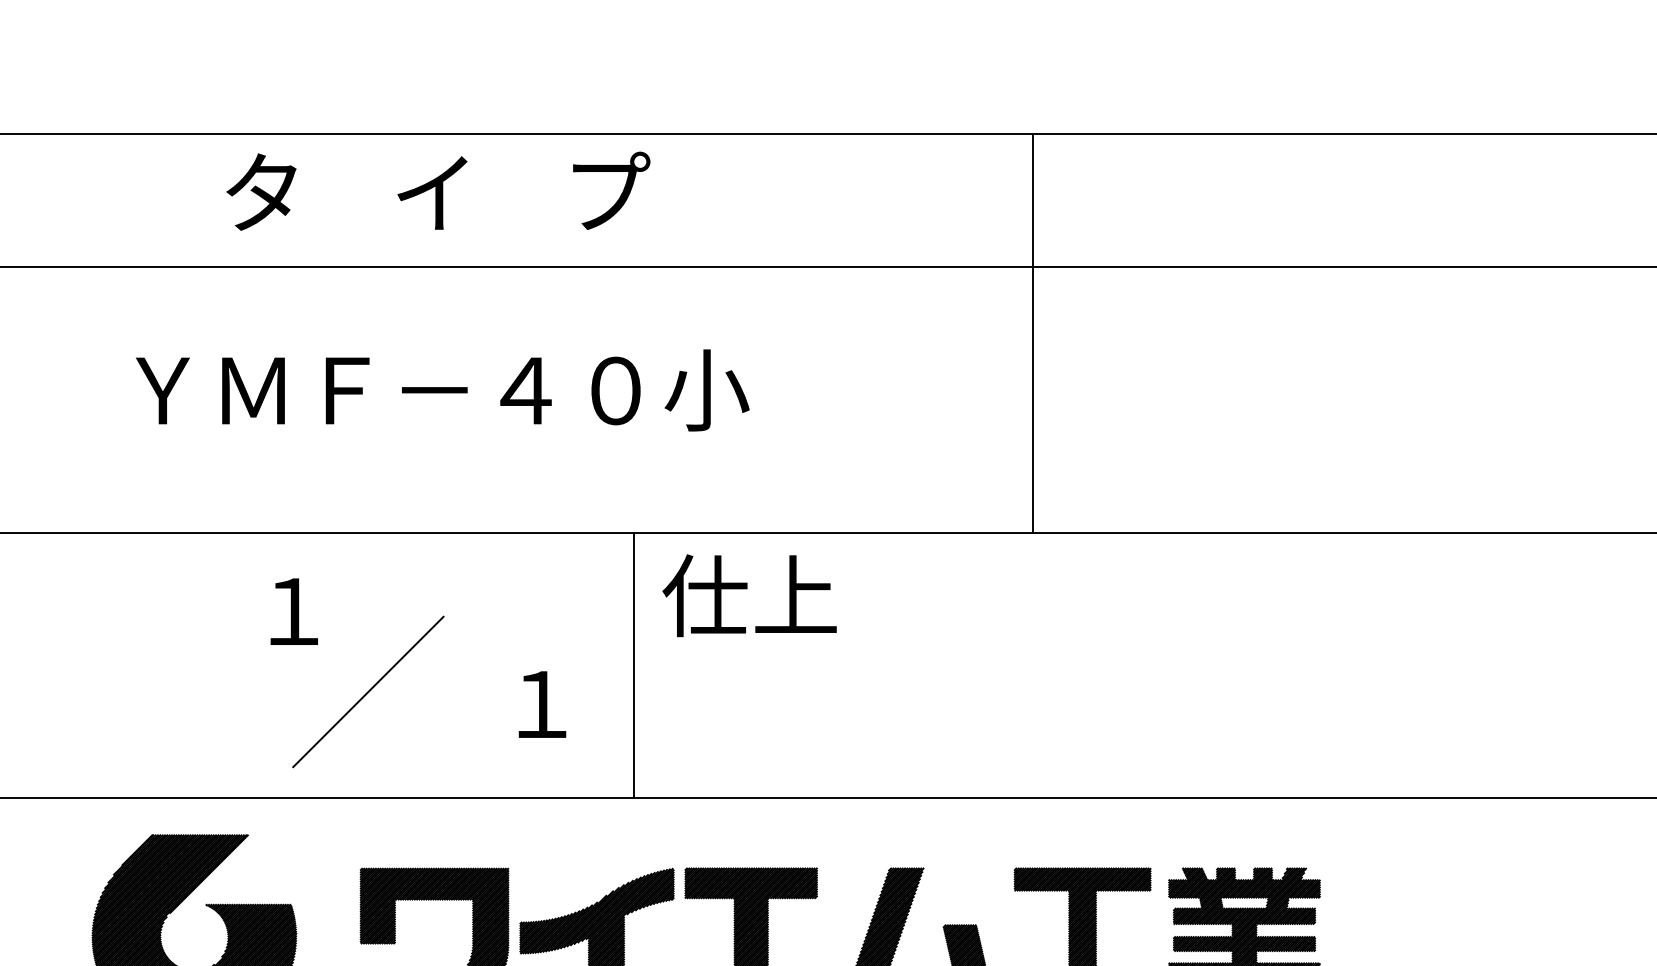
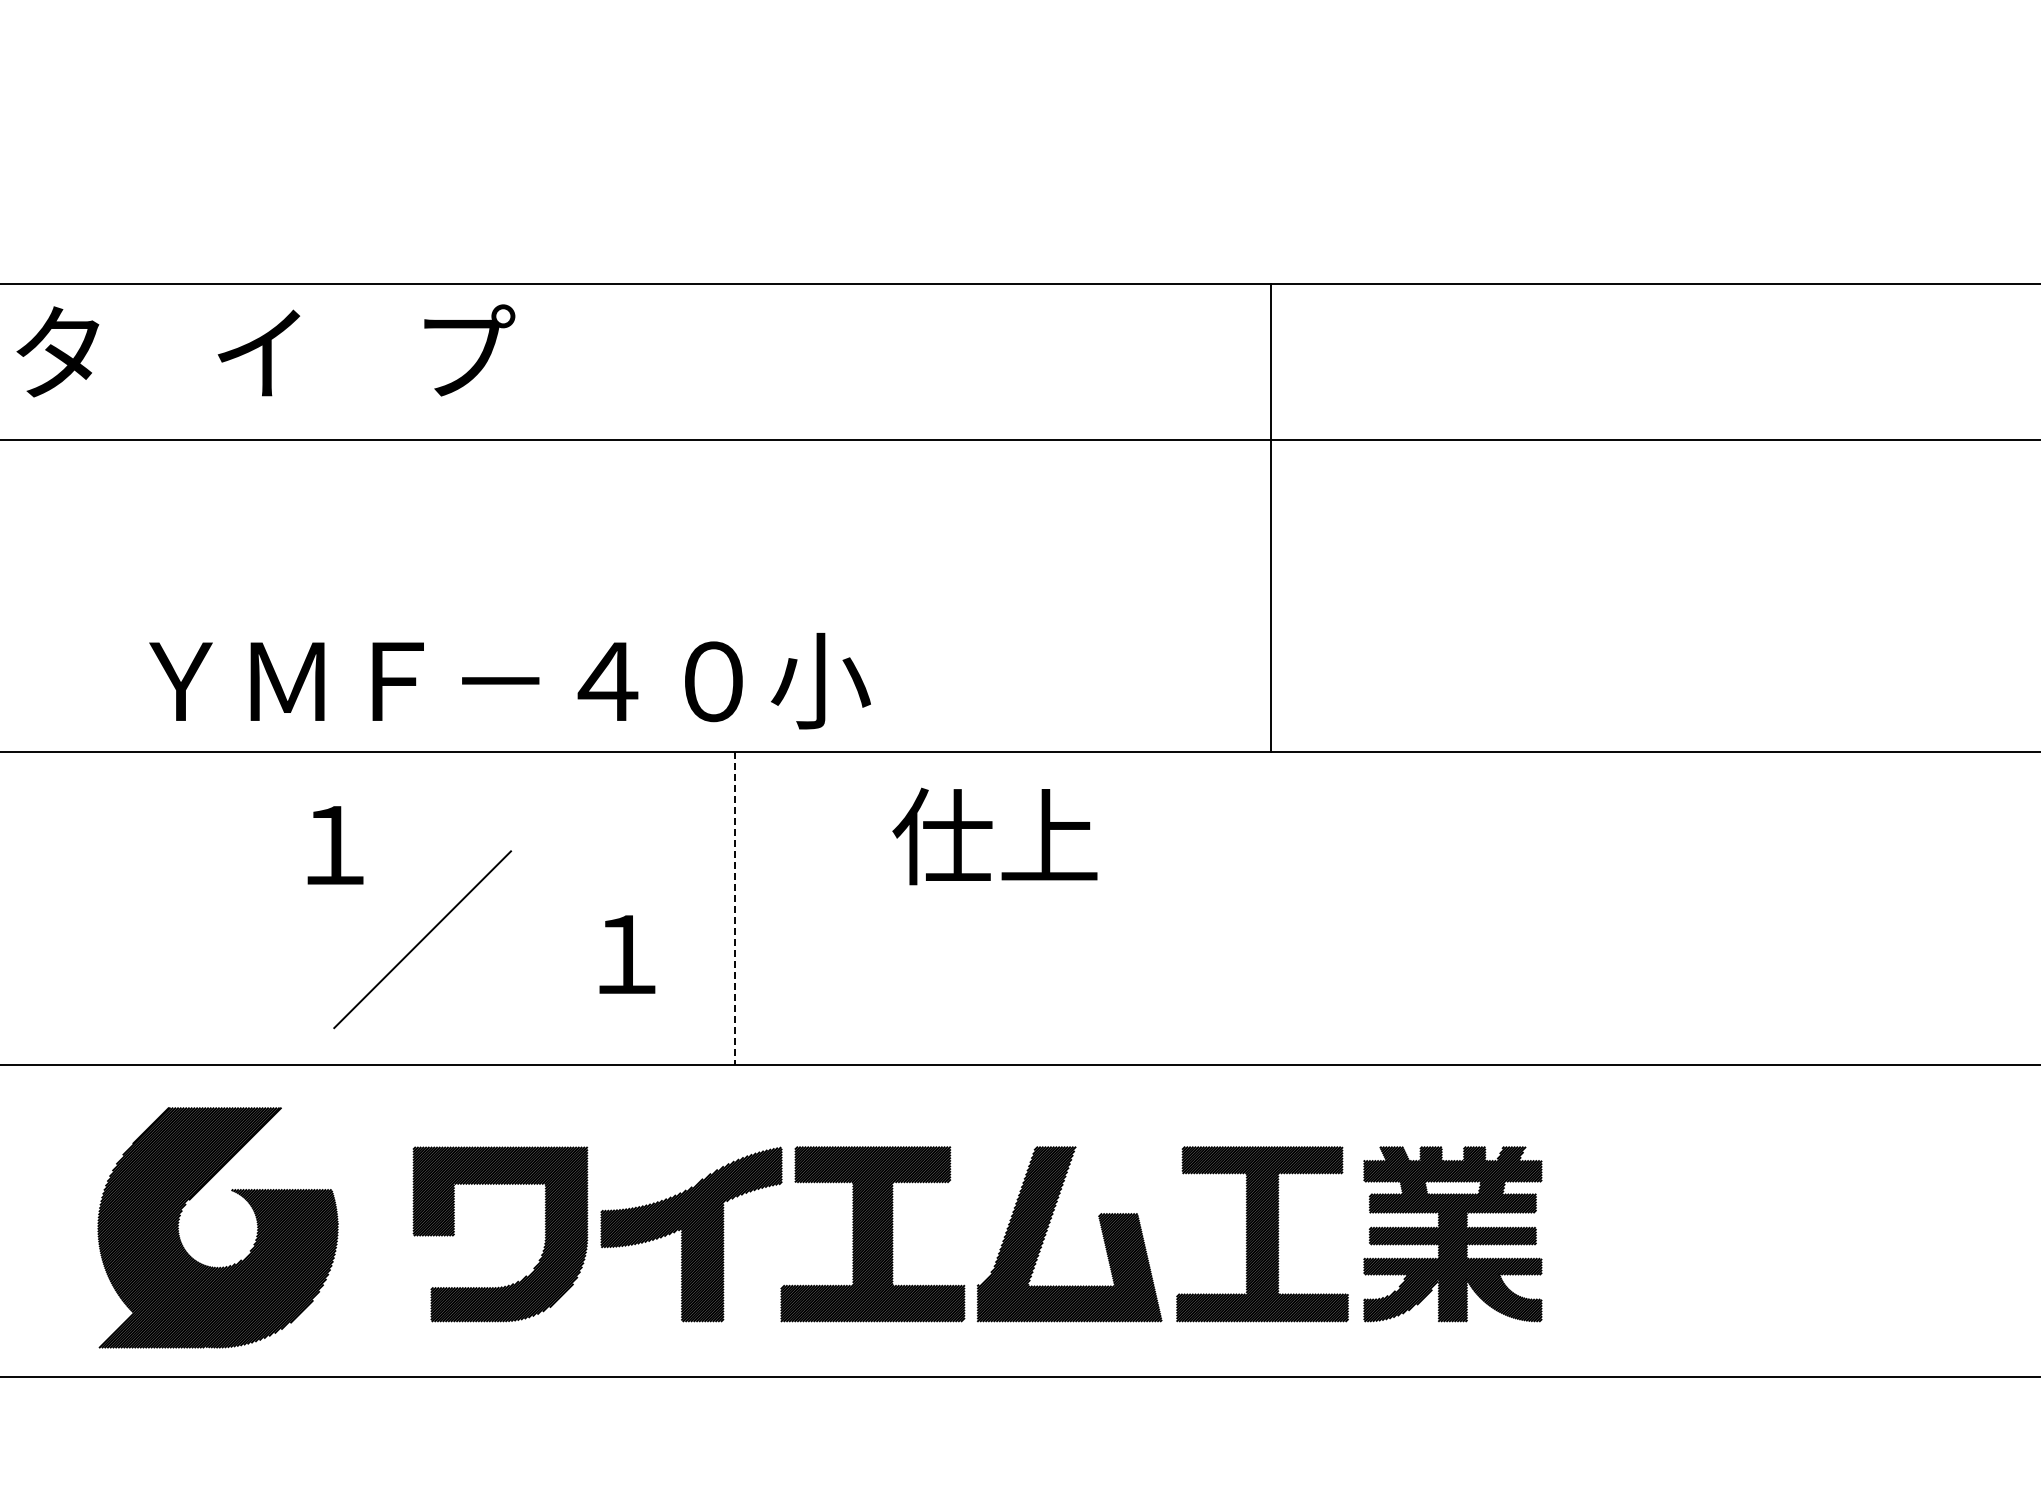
text: (437, 190) -> (265, 350), moved
line: (1032, 332) -> (1270, 517), moved
text: (442, 390) -> (509, 681), moved
text: (749, 595) -> (994, 836), moved
line: (634, 665) -> (735, 908), solid -> dashed

